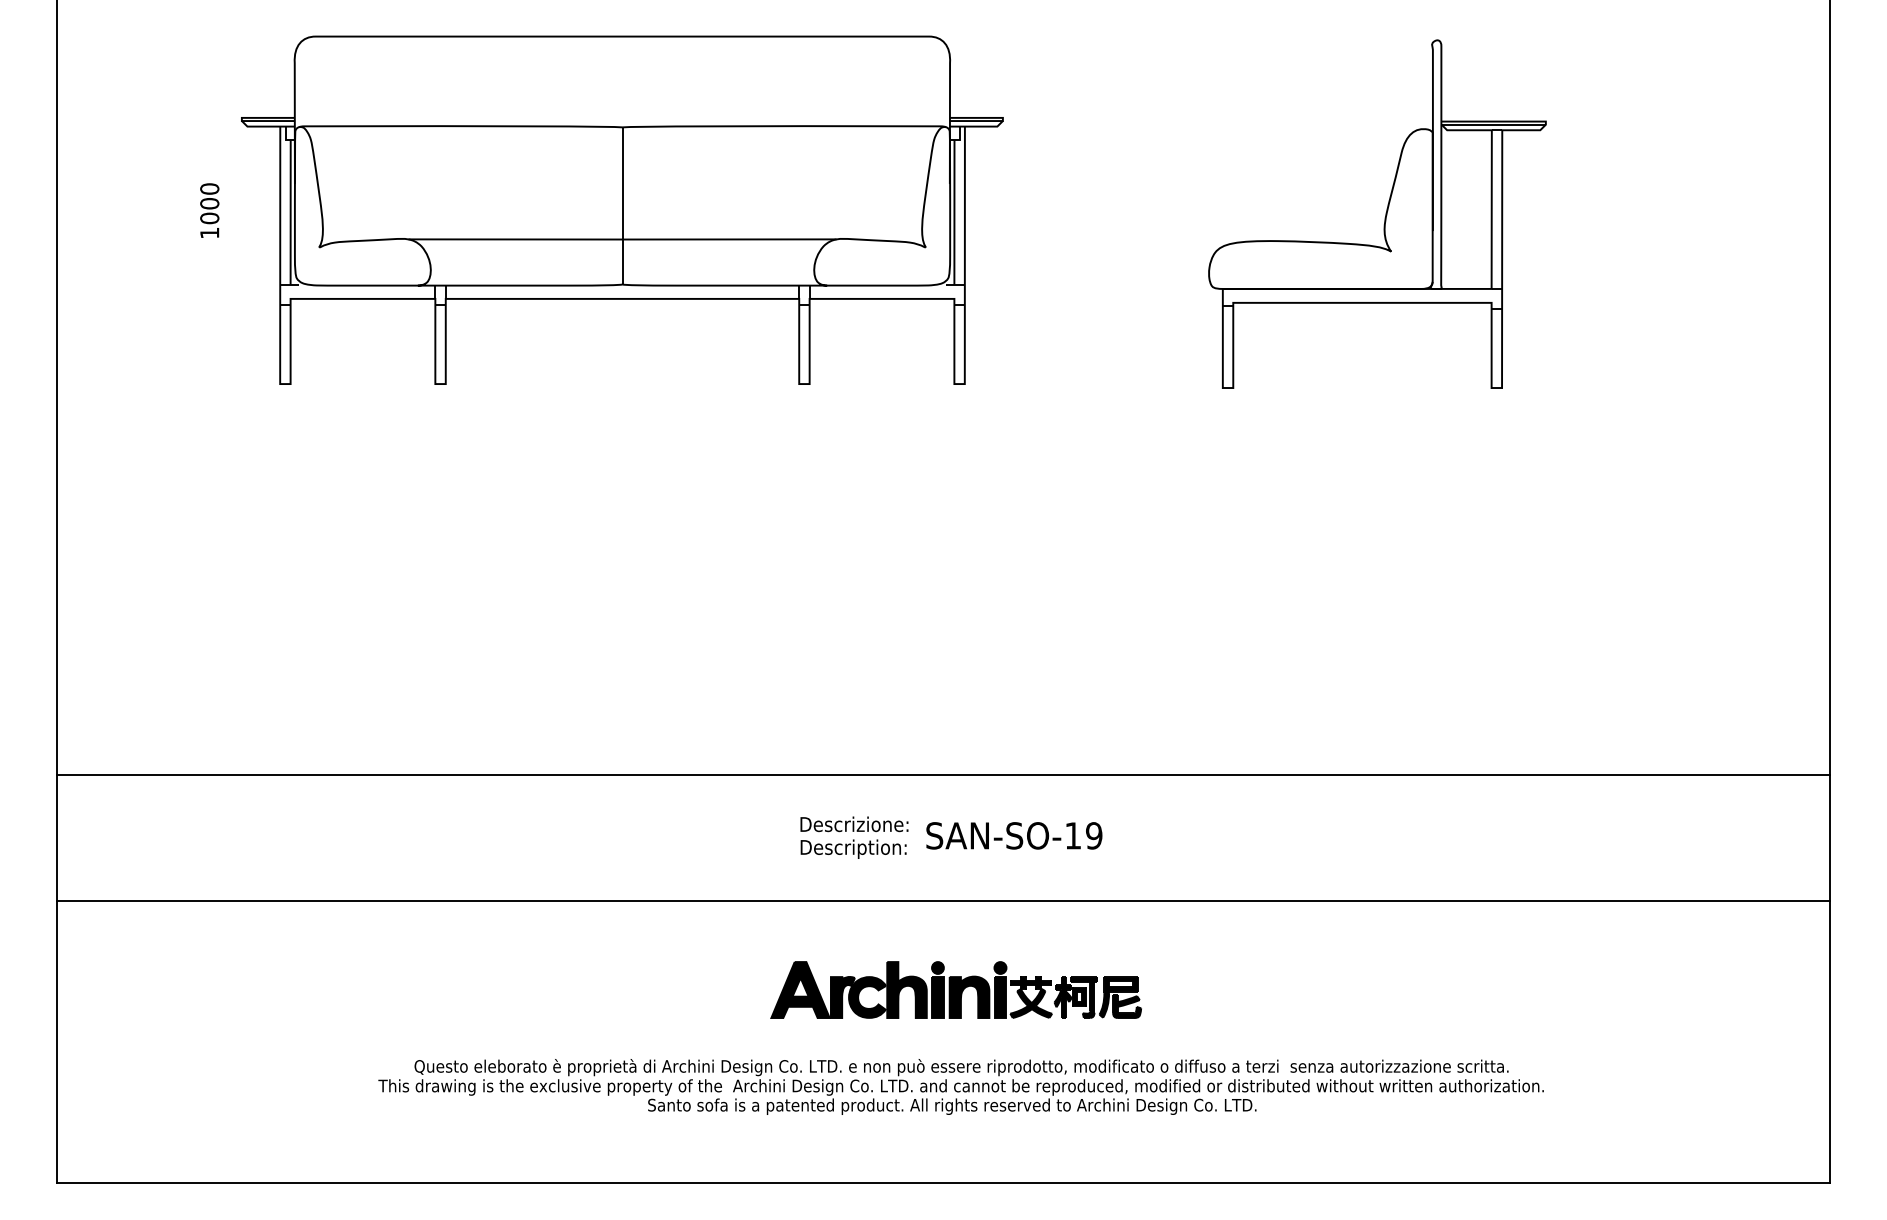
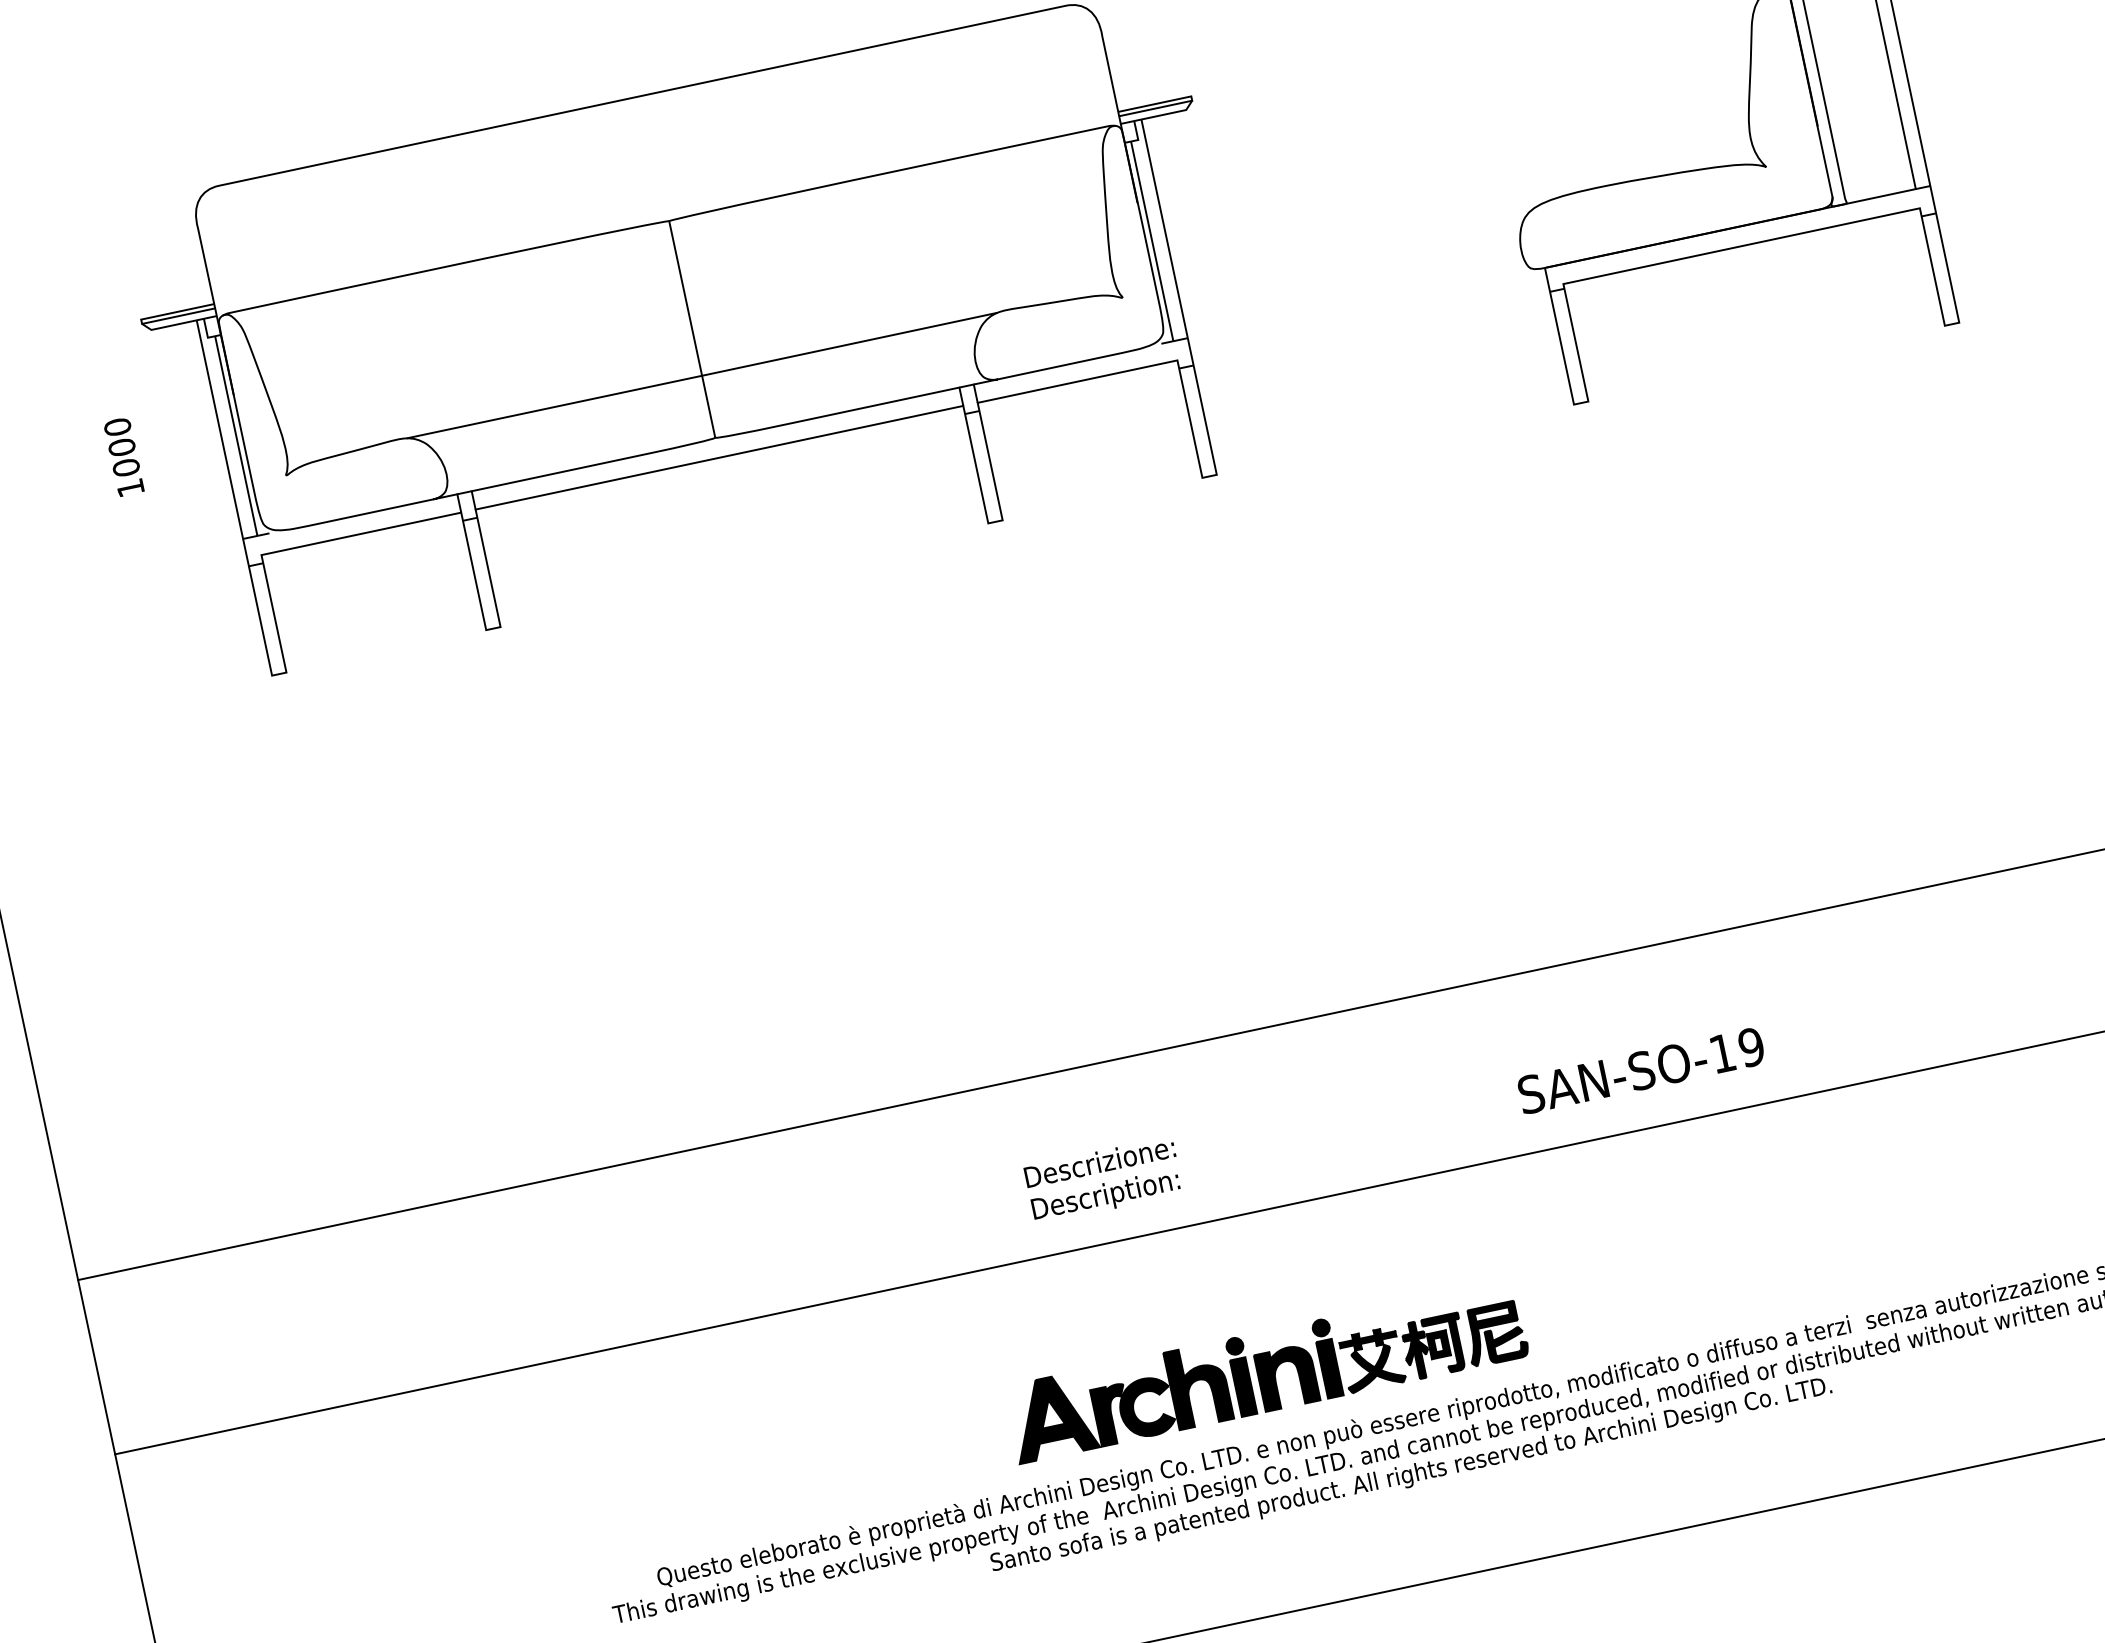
text: (1014, 835) -> (1641, 1070), moved
text: (854, 837) -> (1103, 1180), moved
part: (955, 989) -> (1265, 1370), moved

